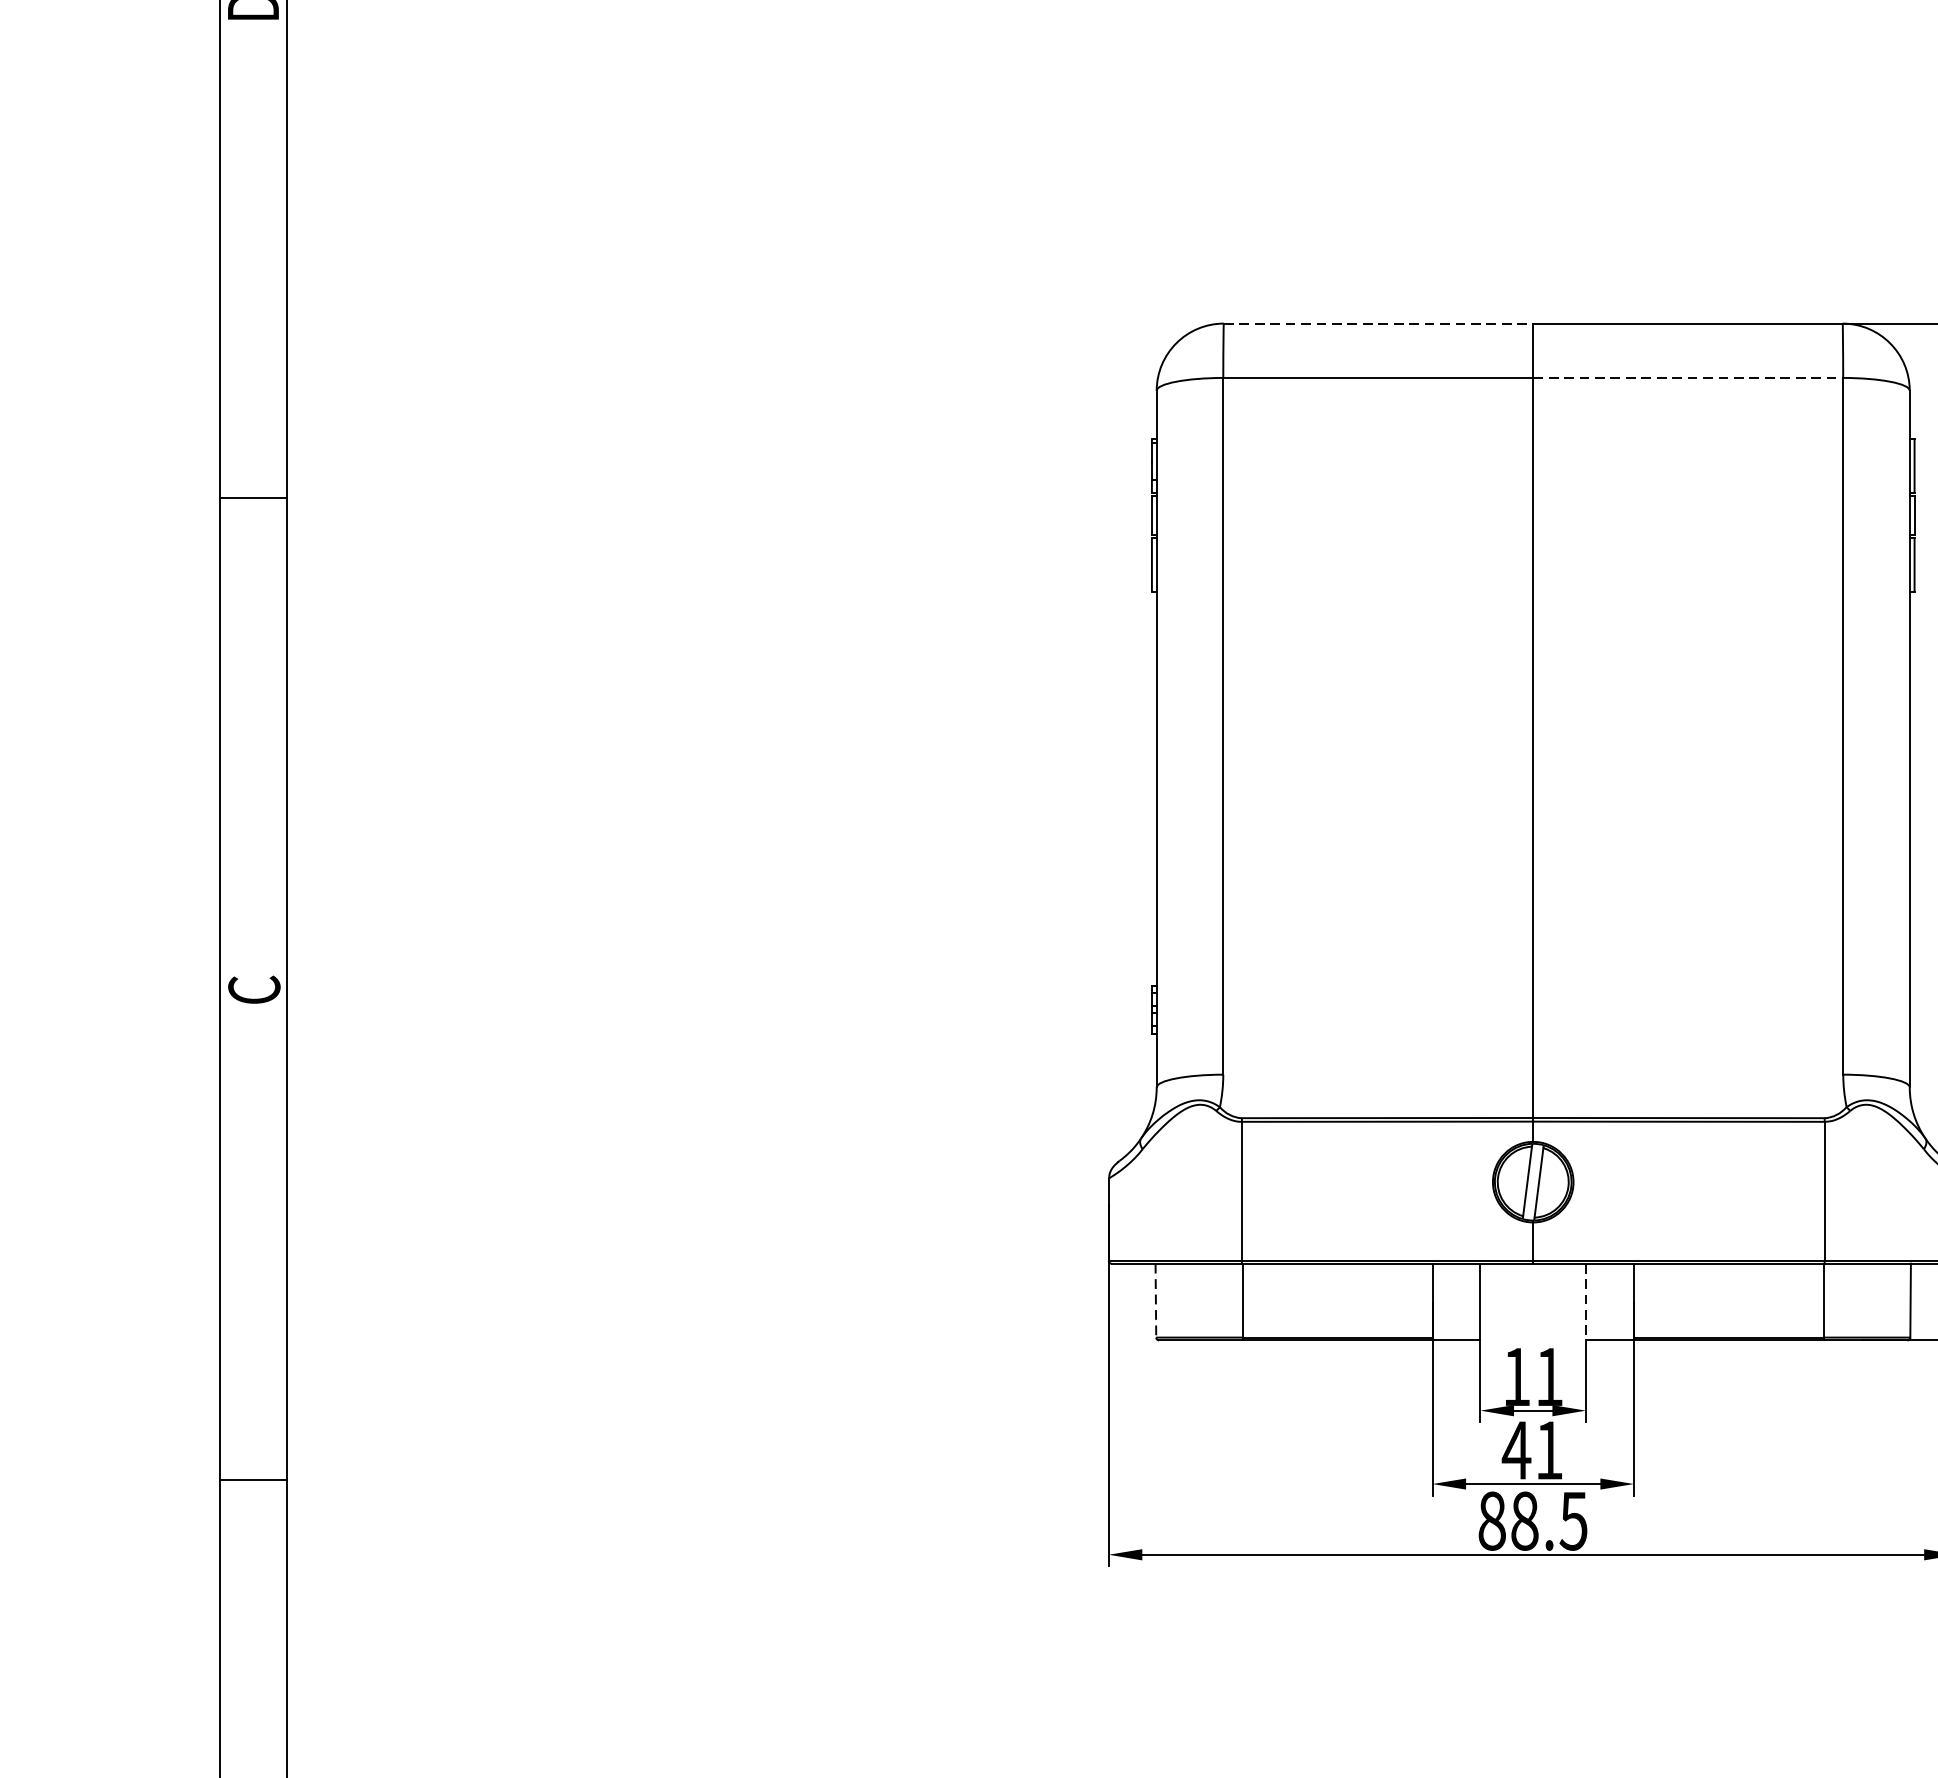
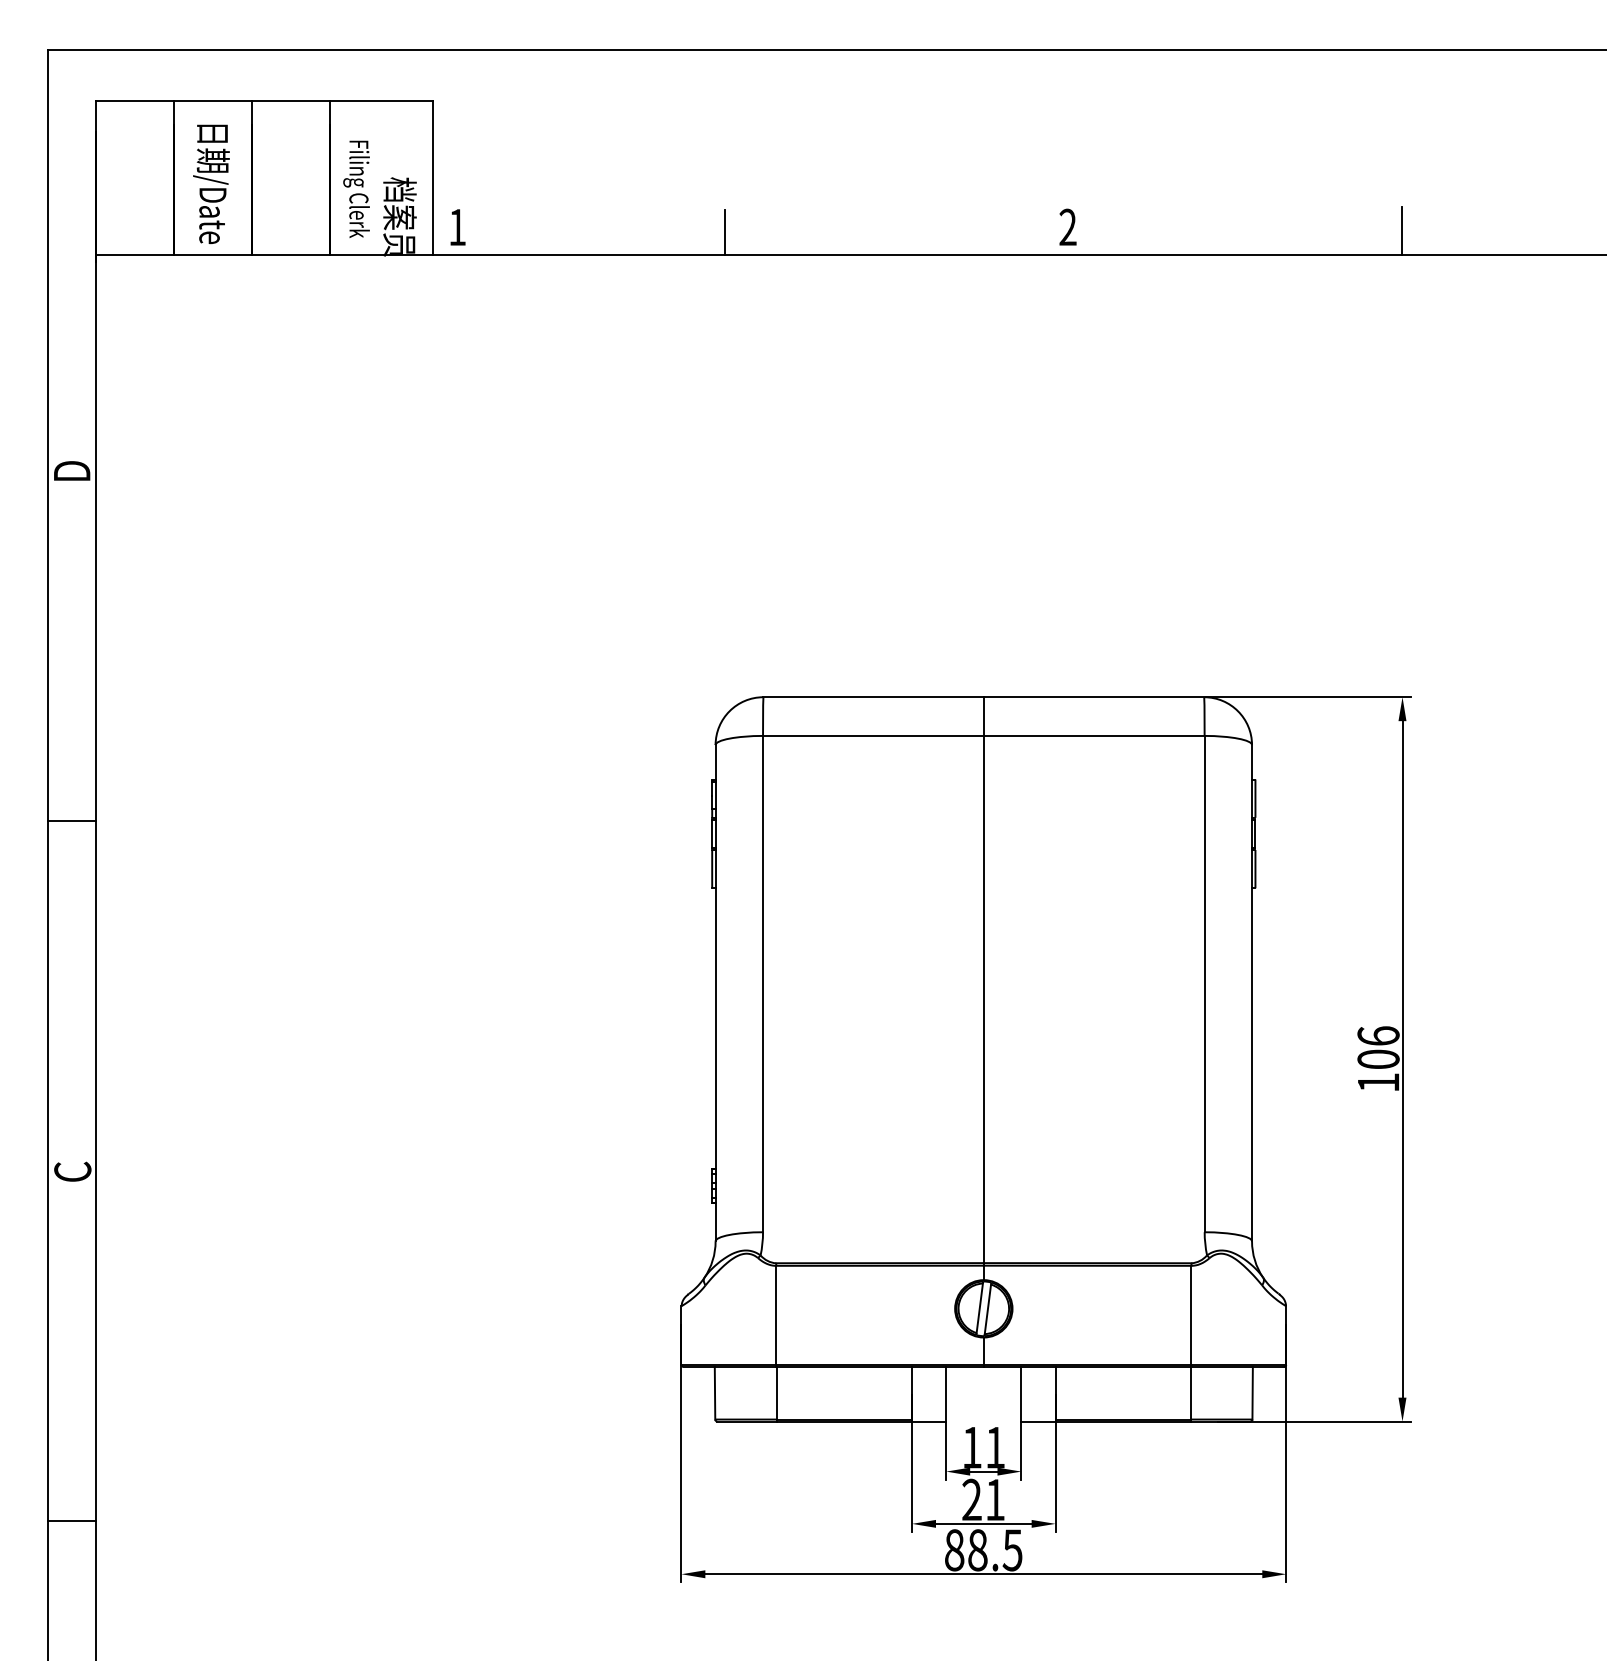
line: (1379, 323) -> (874, 697), dashed -> solid
line: (1688, 377) -> (1094, 735), dashed -> solid
line: (1156, 1301) -> (715, 1393), dashed -> solid
line: (1586, 1302) -> (1021, 1394), dashed -> solid
text: (1515, 1449) -> (971, 1499), 41 -> 21

